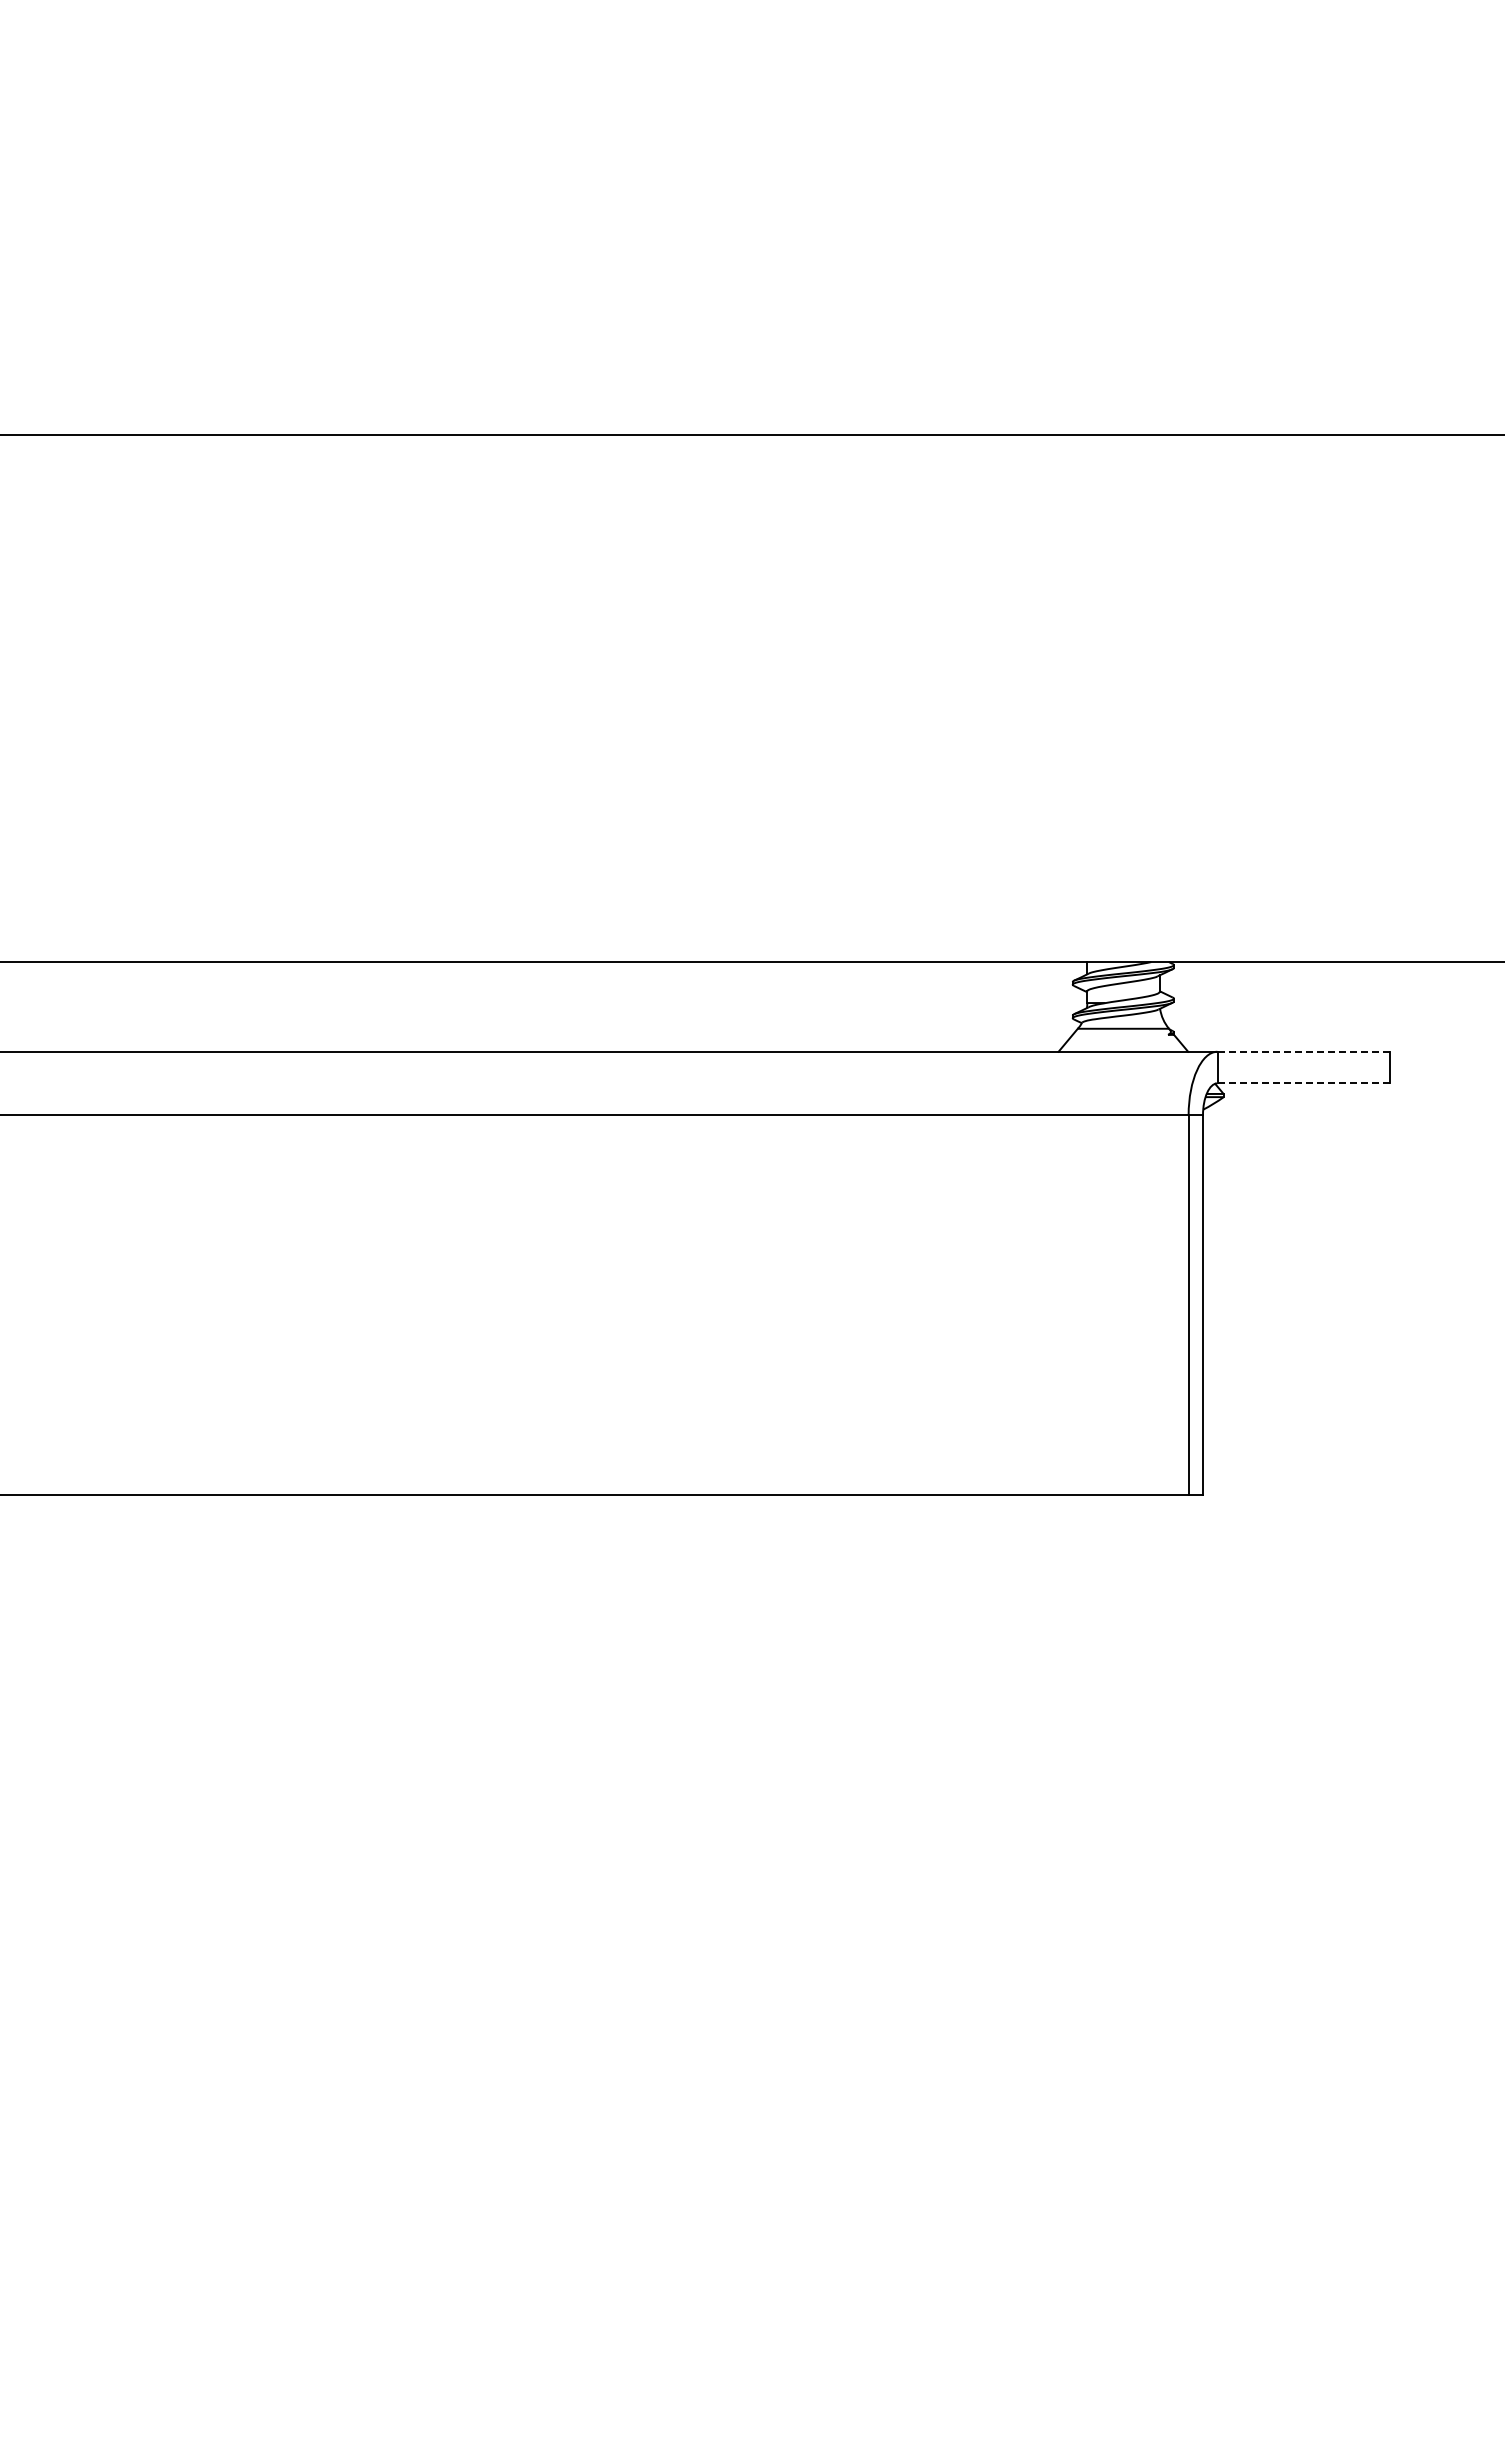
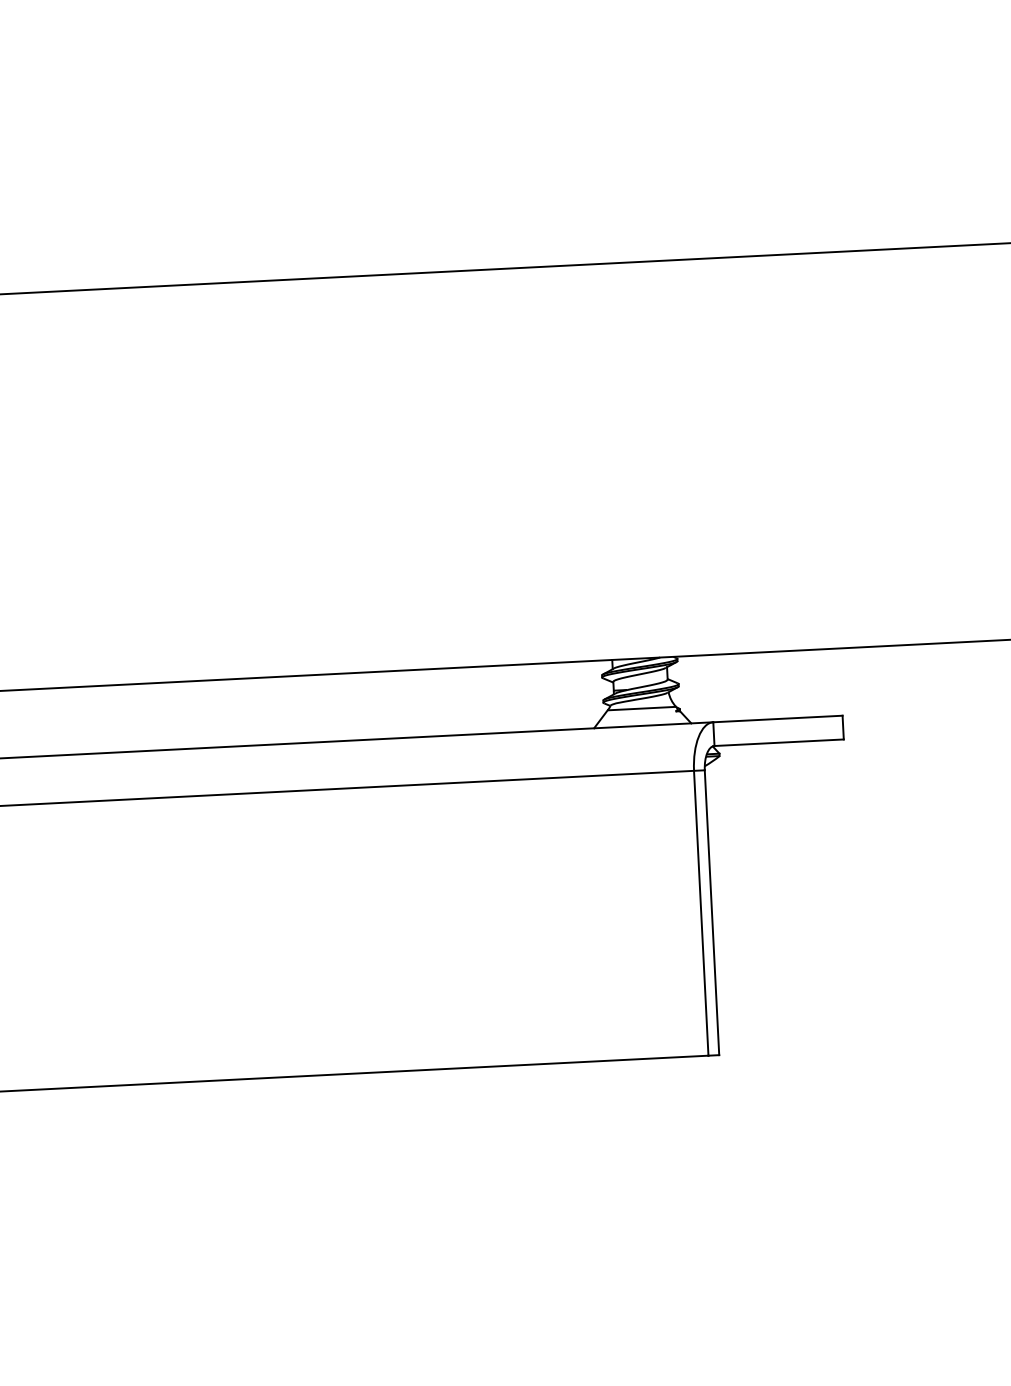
line: (1303, 1051) -> (777, 718), dashed -> solid
line: (1303, 1083) -> (779, 742), dashed -> solid

